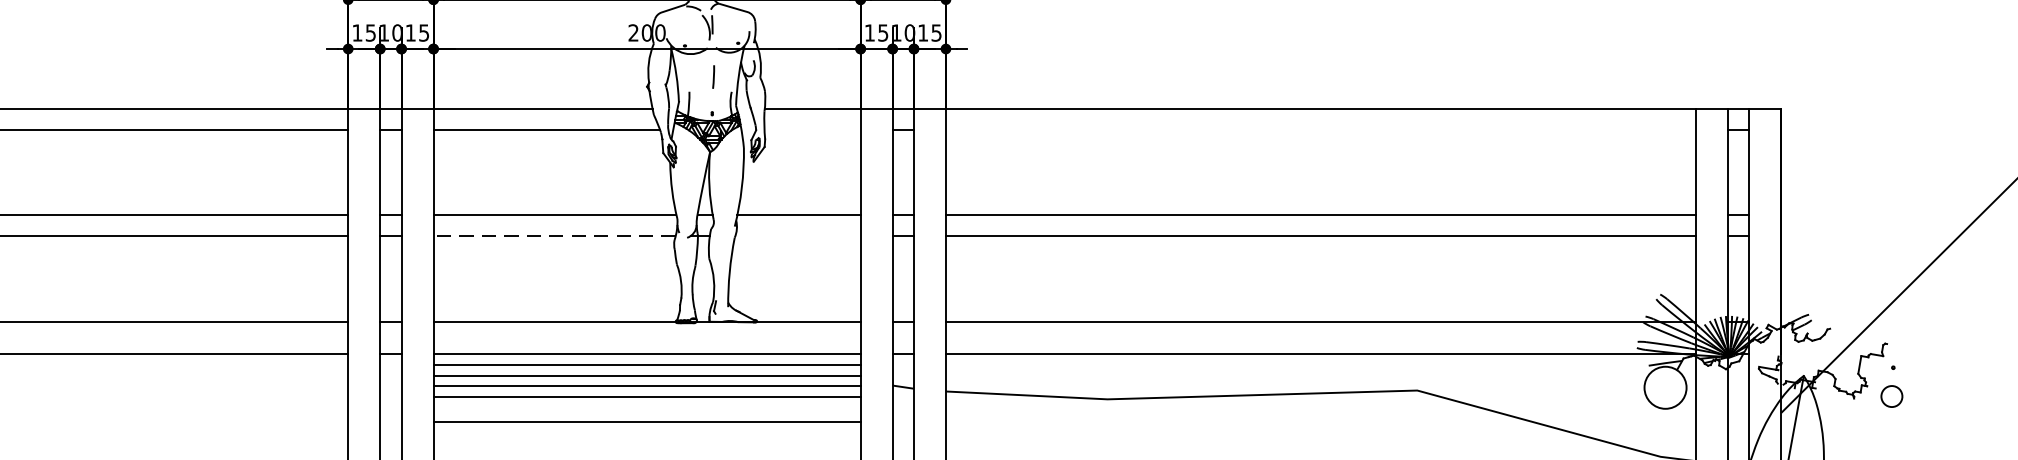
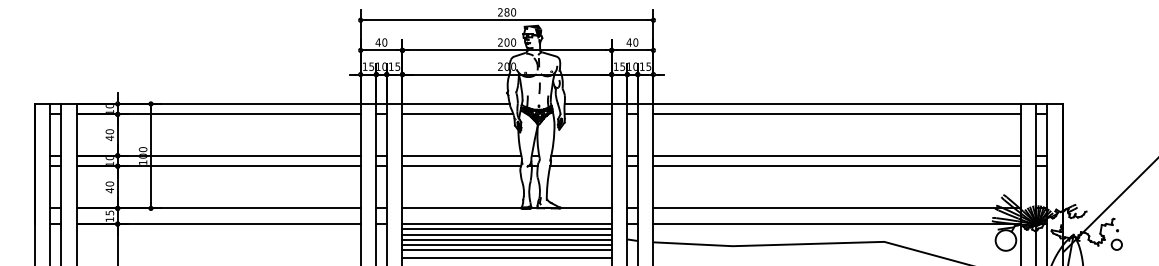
line: (811, 130) -> (587, 114), added
line: (1319, 130) -> (836, 114), added
line: (554, 236) -> (461, 166), dashed -> solid
line: (797, 236) -> (580, 166), added
line: (645, 408) -> (506, 250), added

